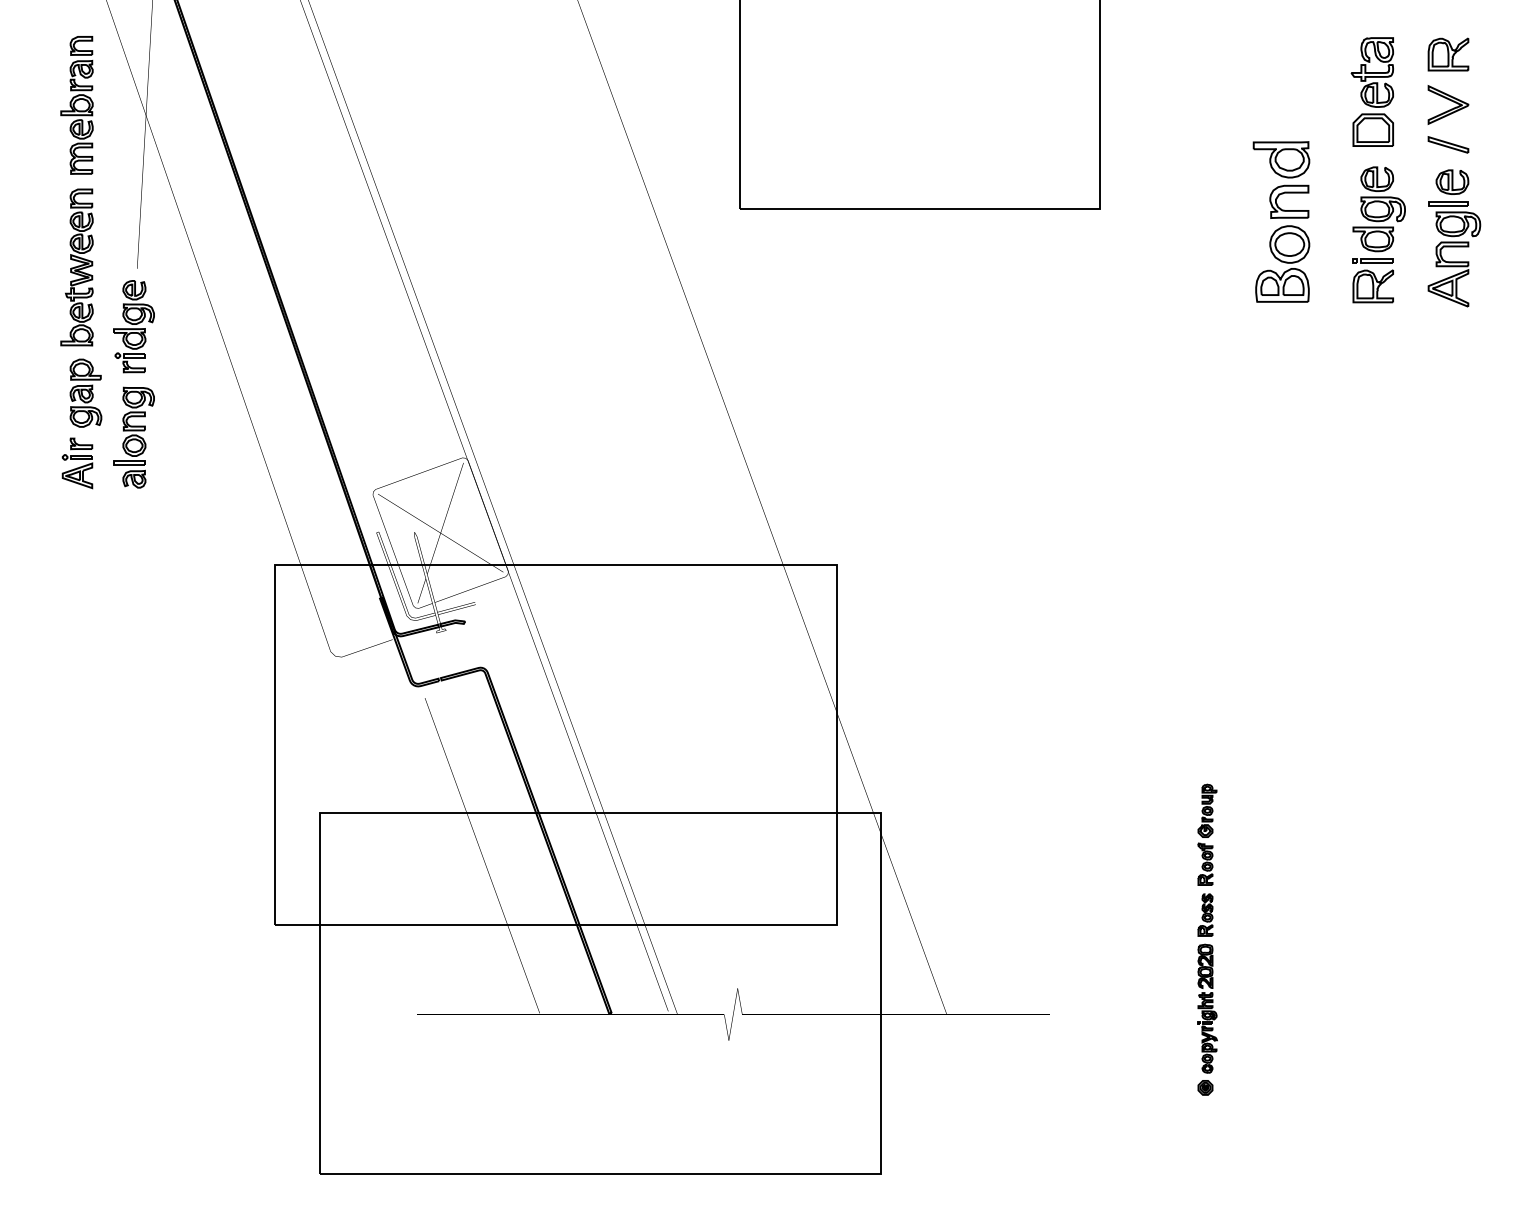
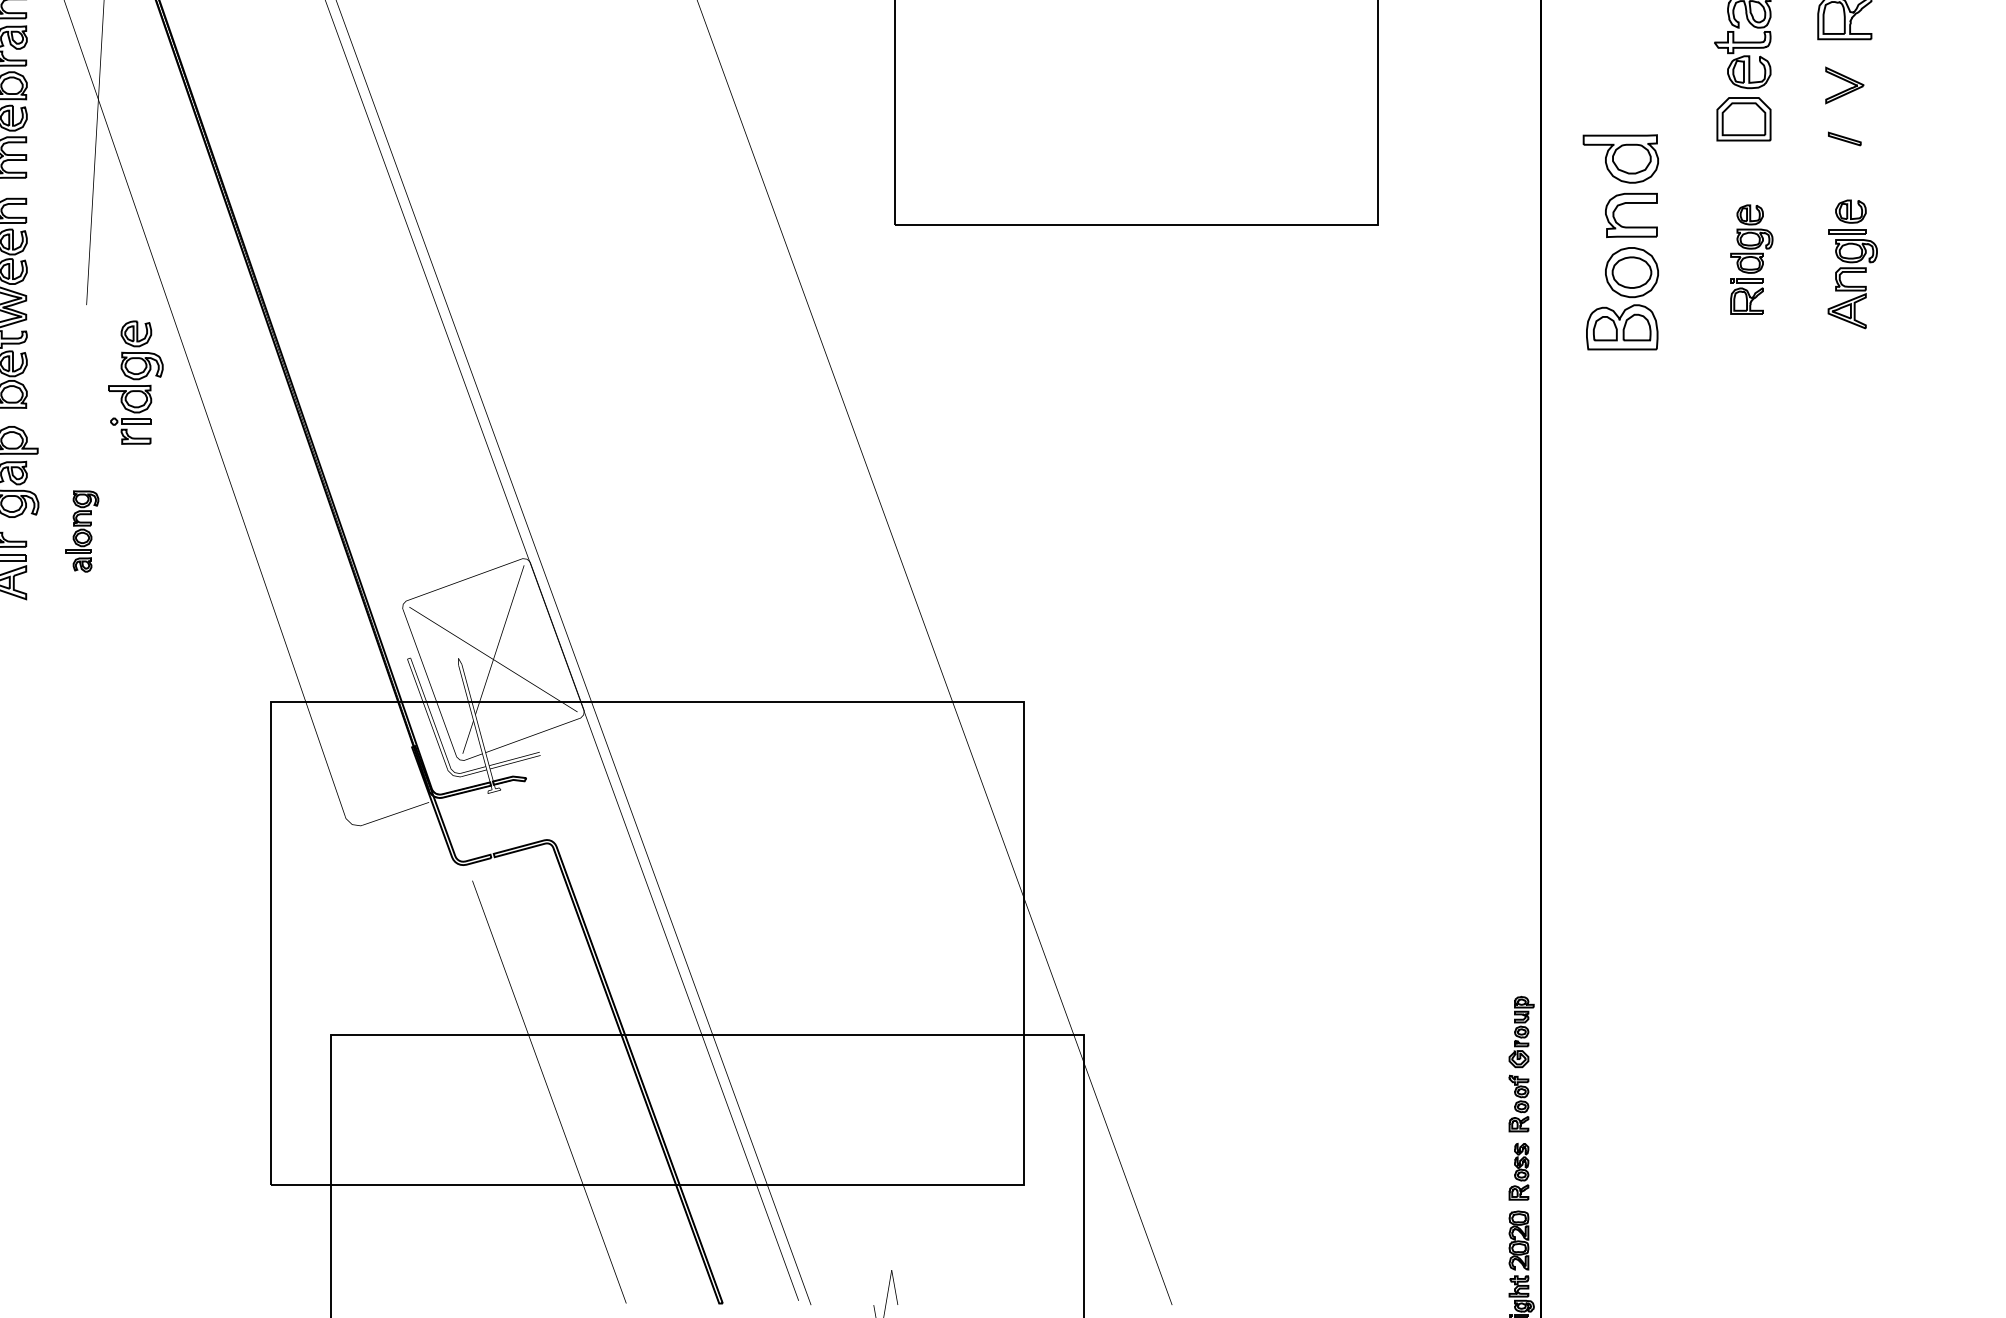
part: (1448, 104) -> (1844, 84), size x0.7
part: (1448, 144) -> (1844, 138), size x0.6
part: (1378, 234) -> (1750, 259), size x0.6
part: (1454, 238) -> (1852, 264), size x0.7
part: (133, 326) -> (135, 382), moved
part: (133, 437) -> (81, 531), size x0.6

